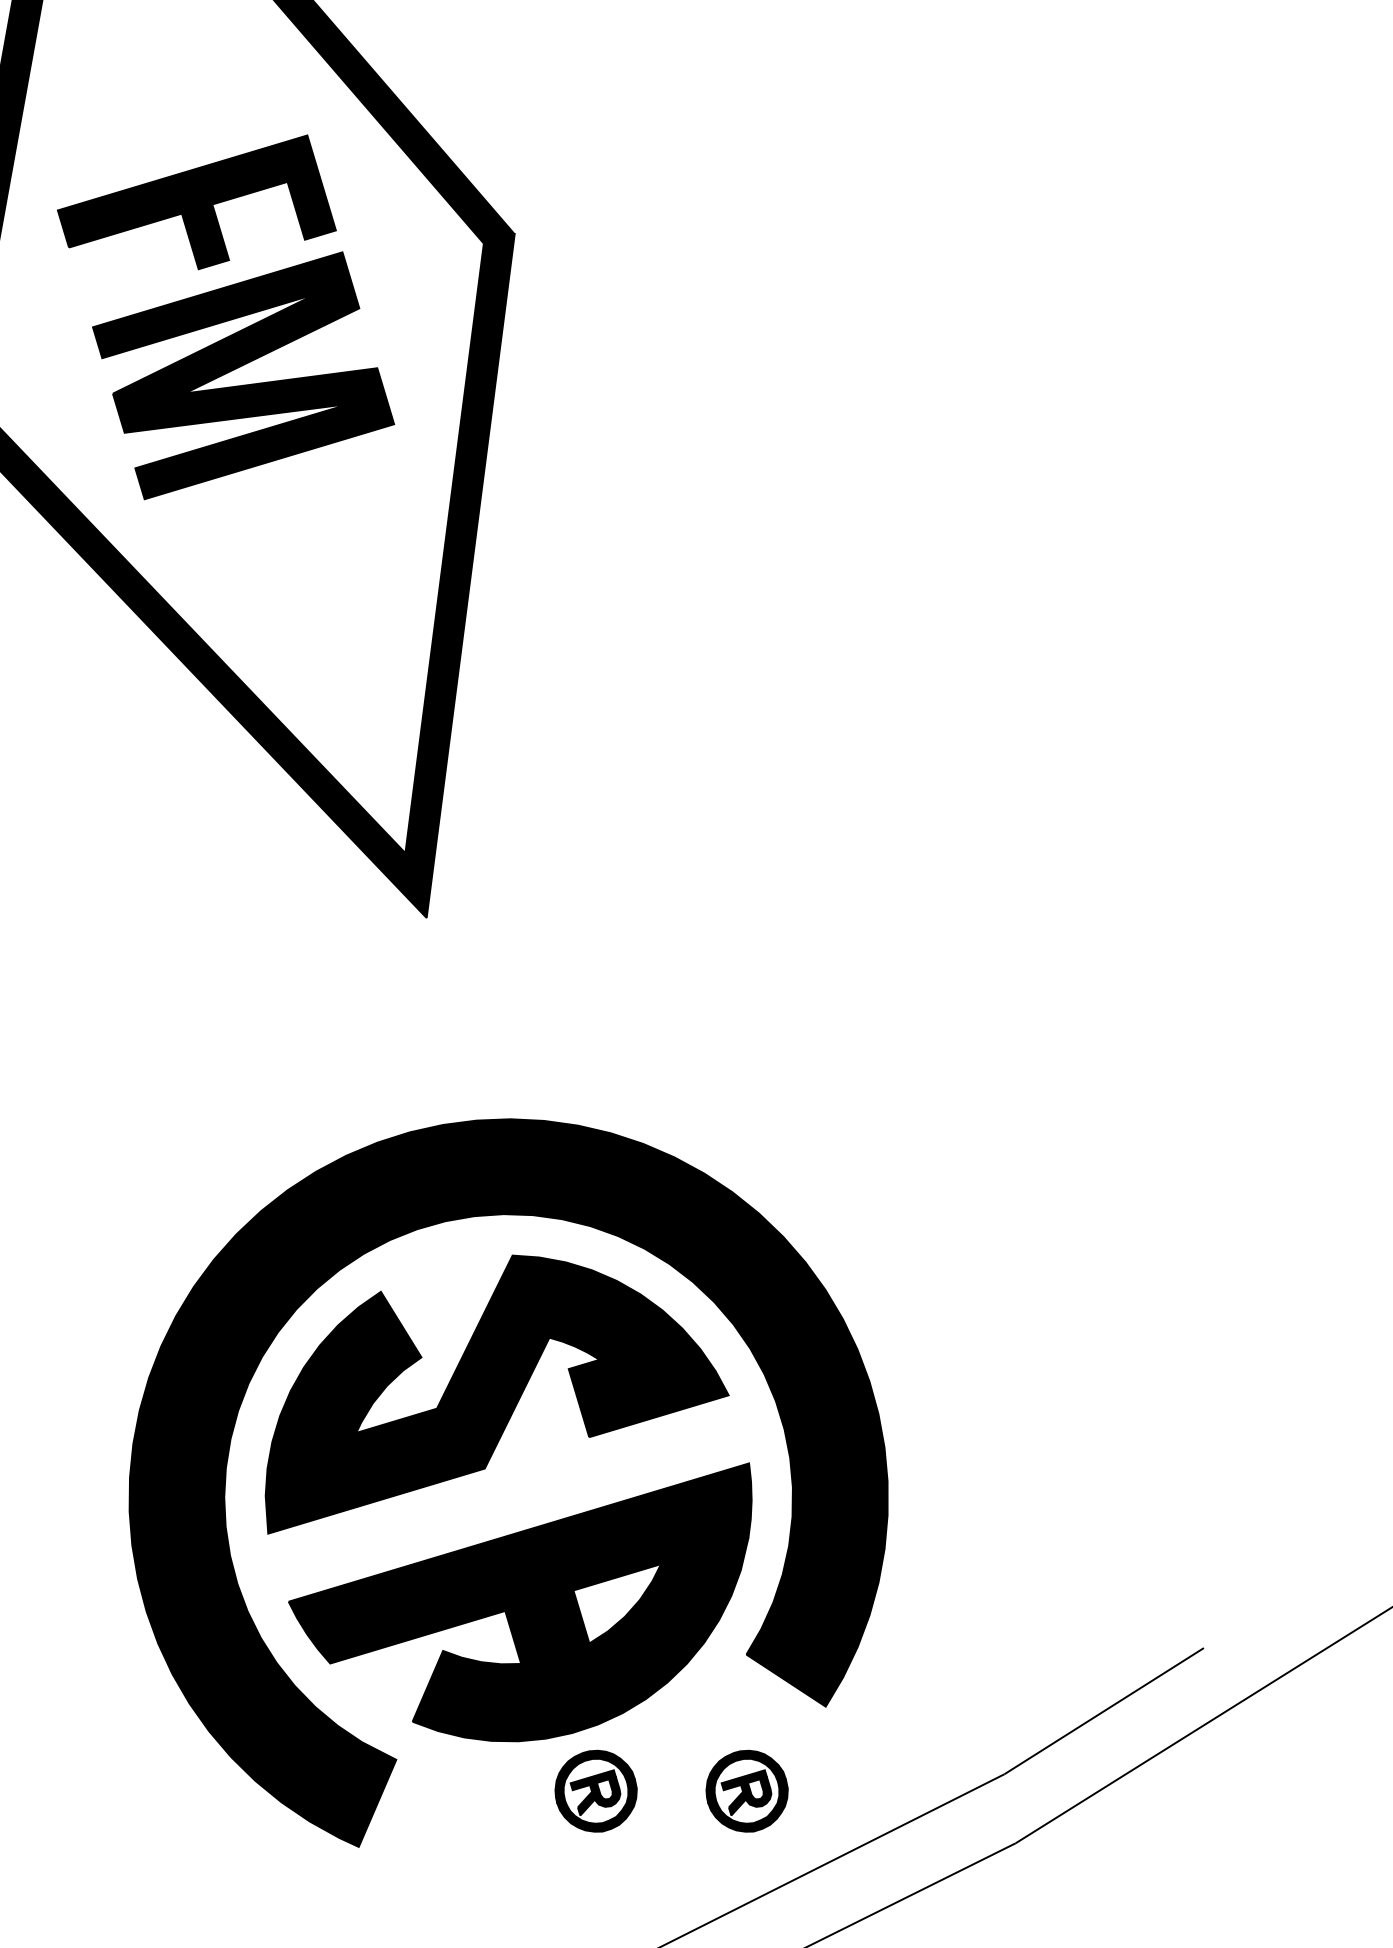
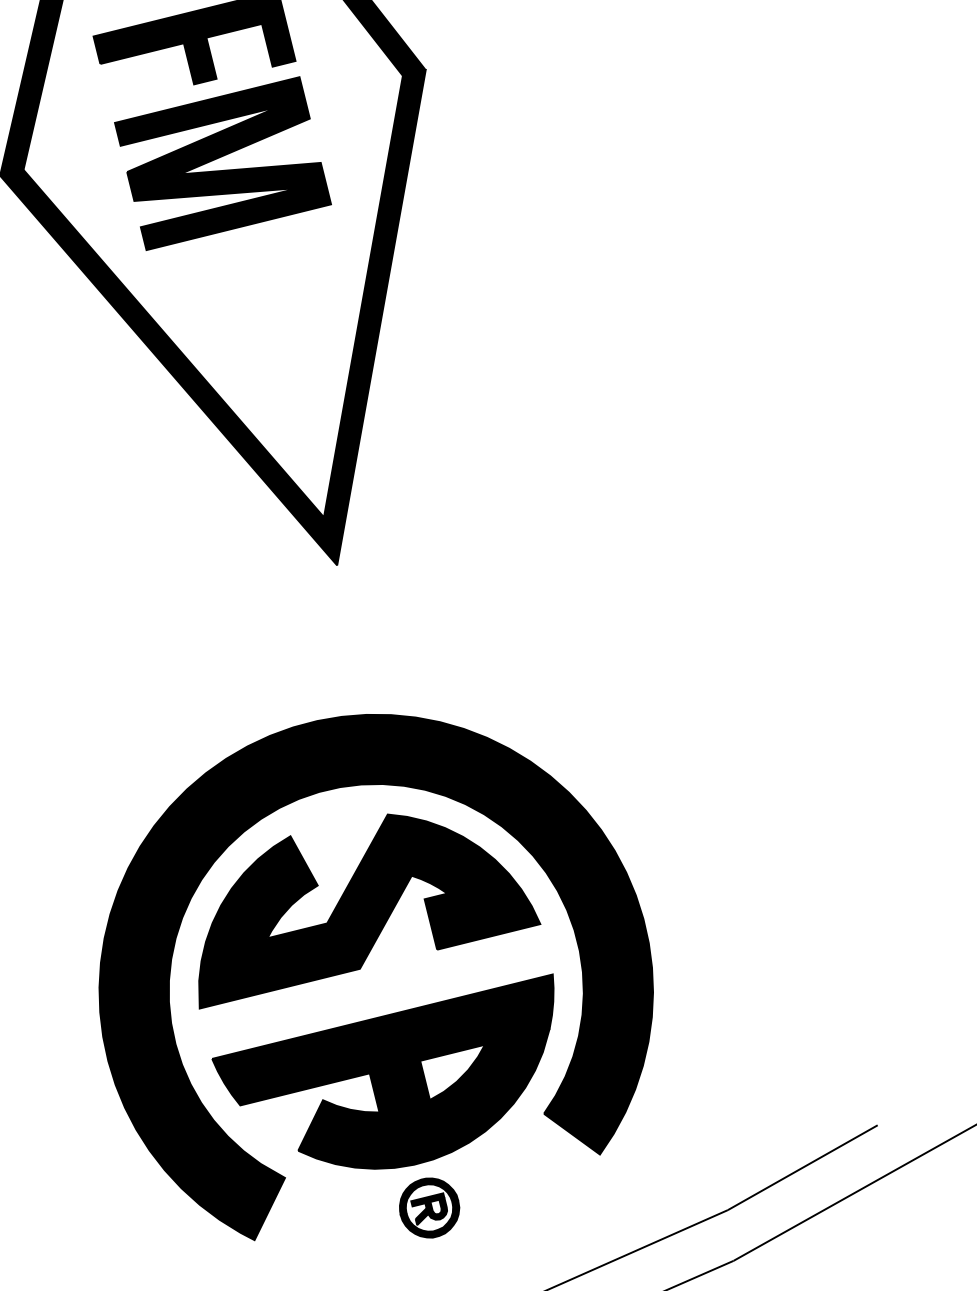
part: (746, 1790) -> (539, 1212), removed

